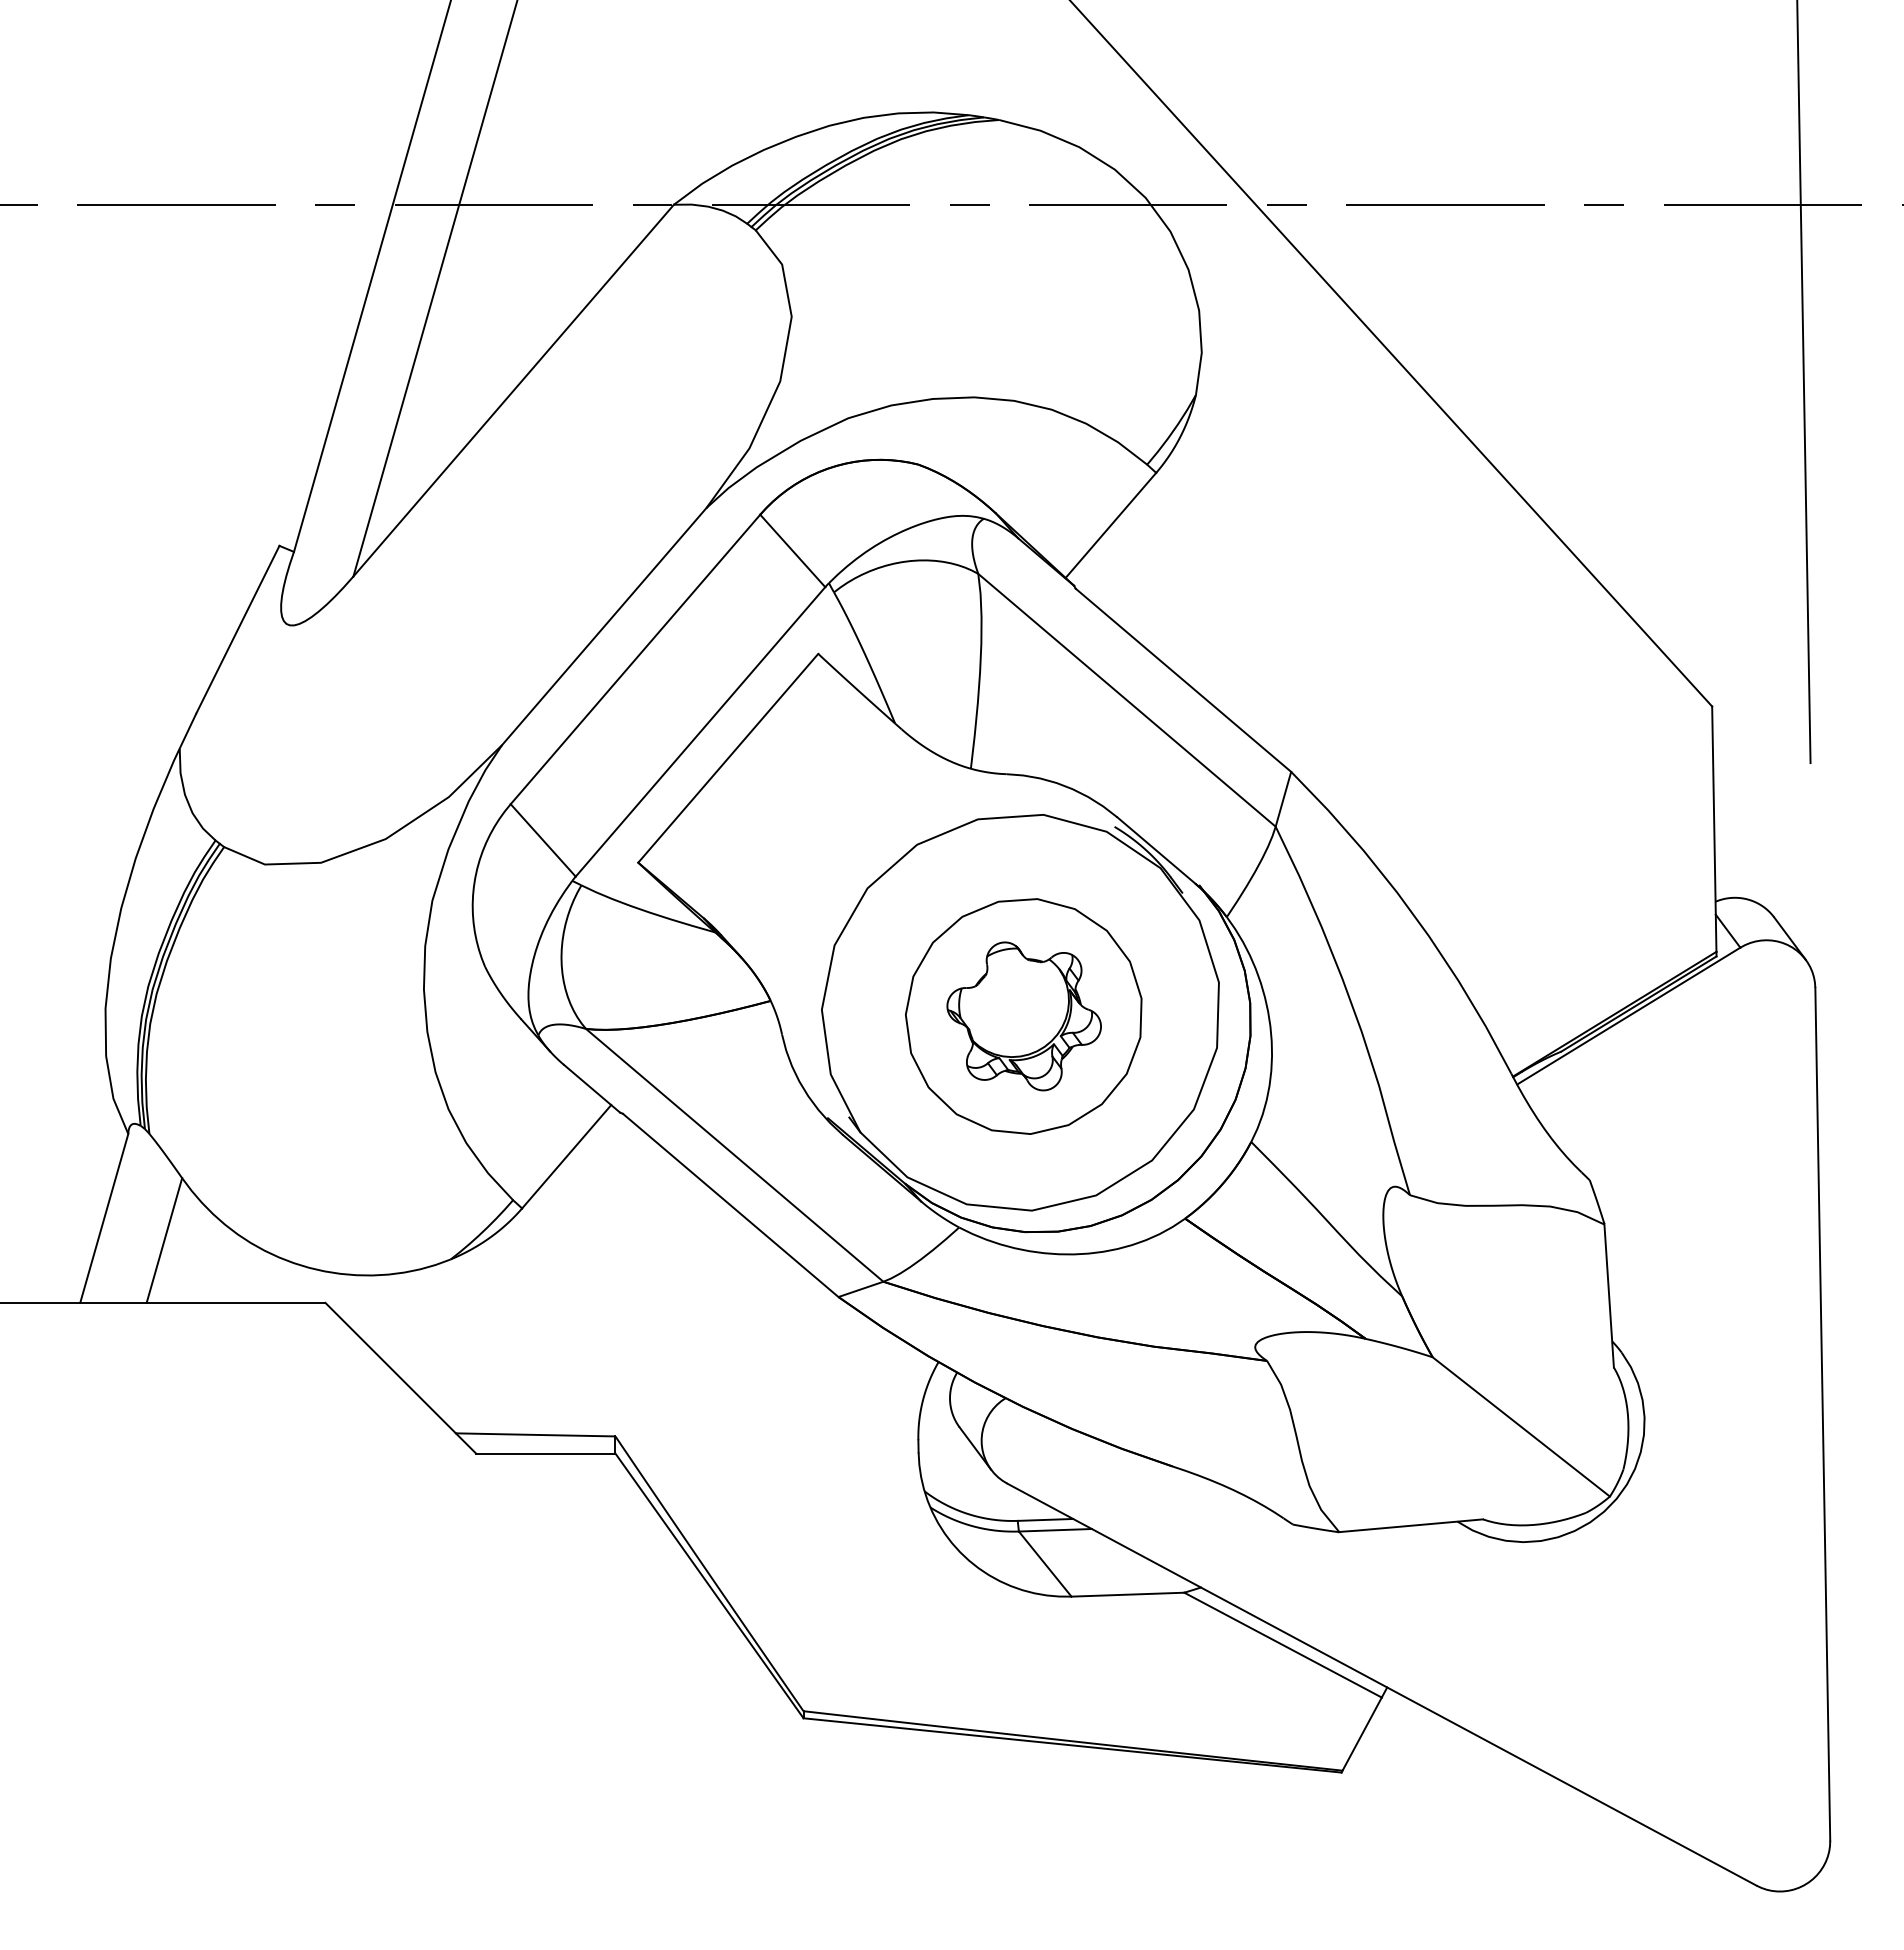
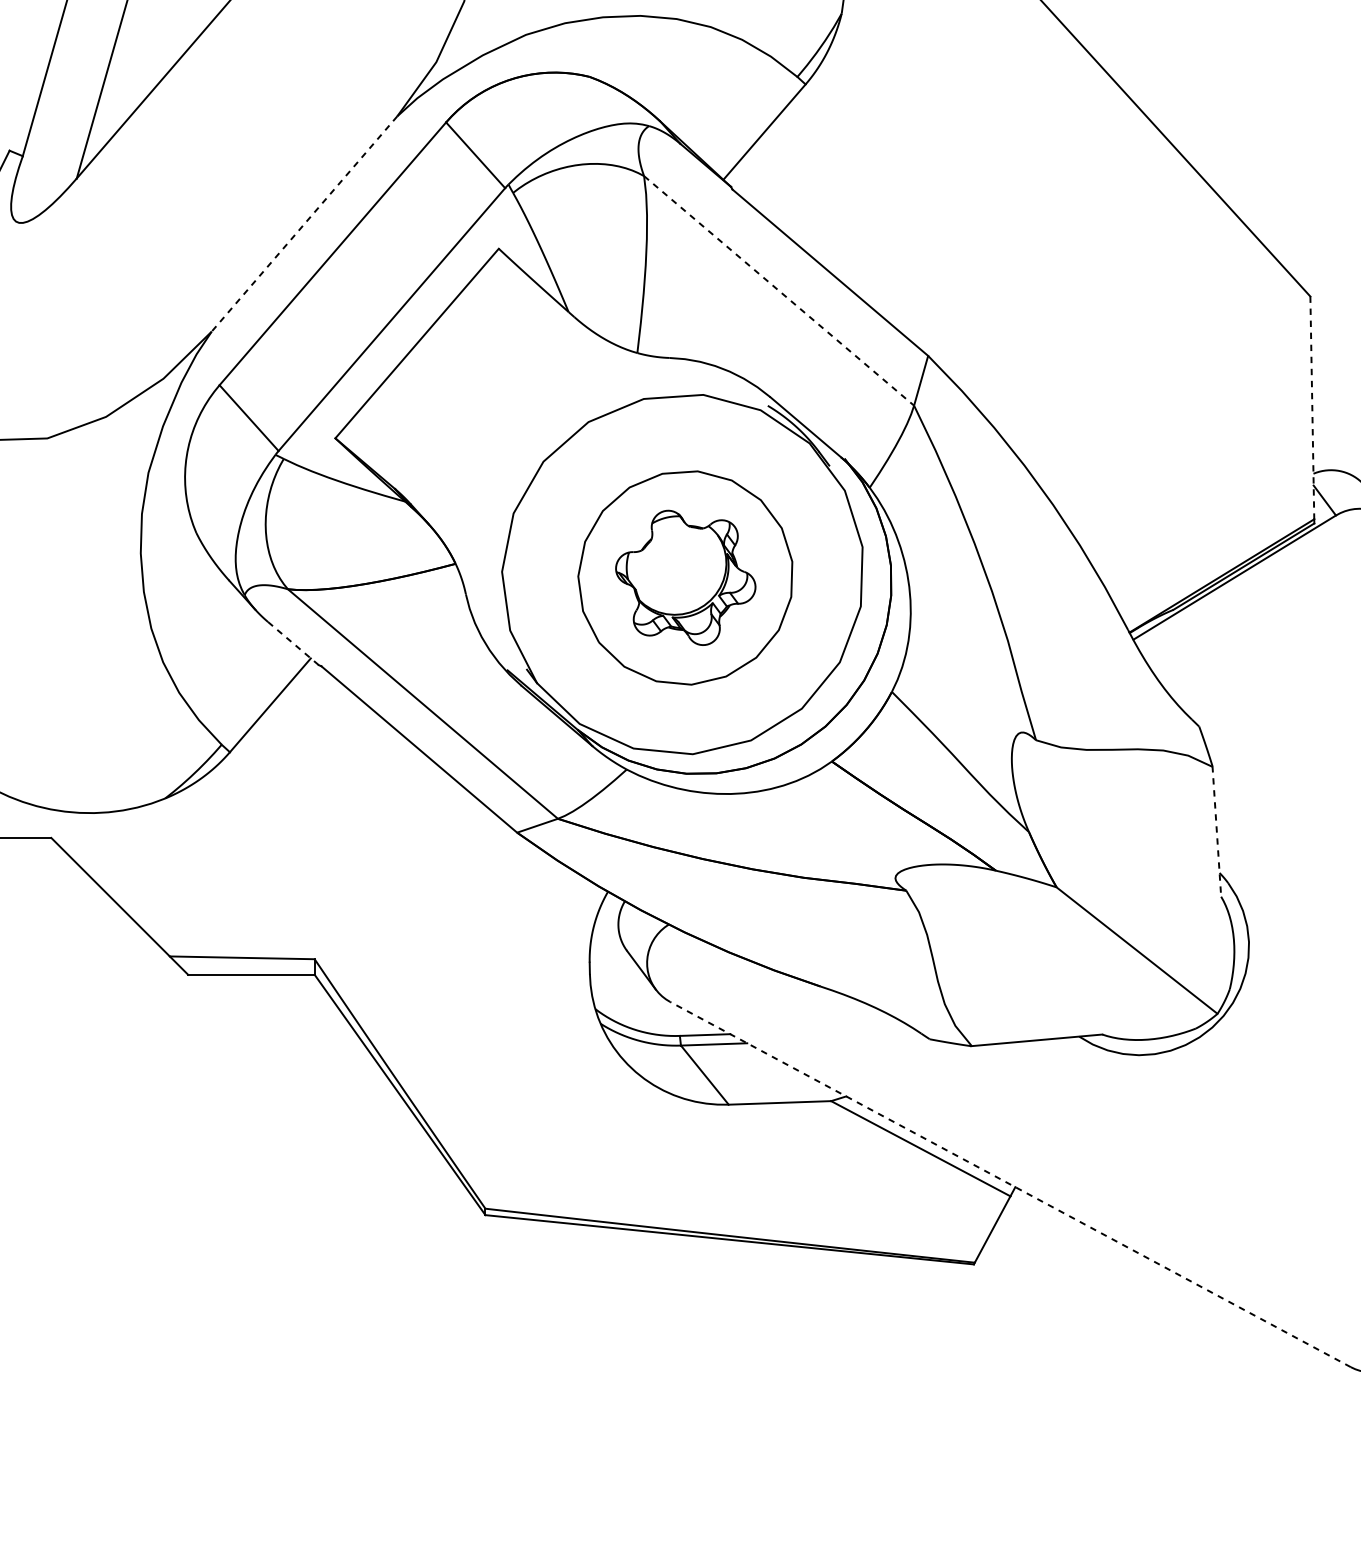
line: (604, 626) -> (304, 223), solid -> dashed
line: (1127, 700) -> (779, 291), solid -> dashed
line: (1714, 829) -> (1312, 408), solid -> dashed
line: (592, 1088) -> (293, 643), solid -> dashed
line: (1609, 1296) -> (1217, 832), solid -> dashed
line: (1381, 1684) -> (1010, 1184), solid -> dashed

